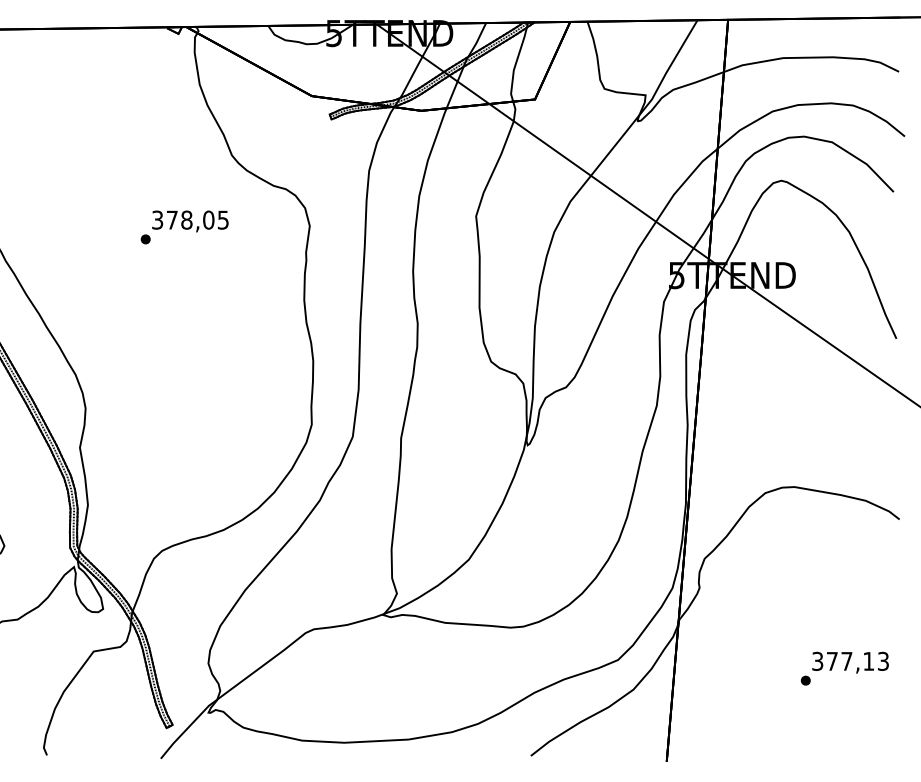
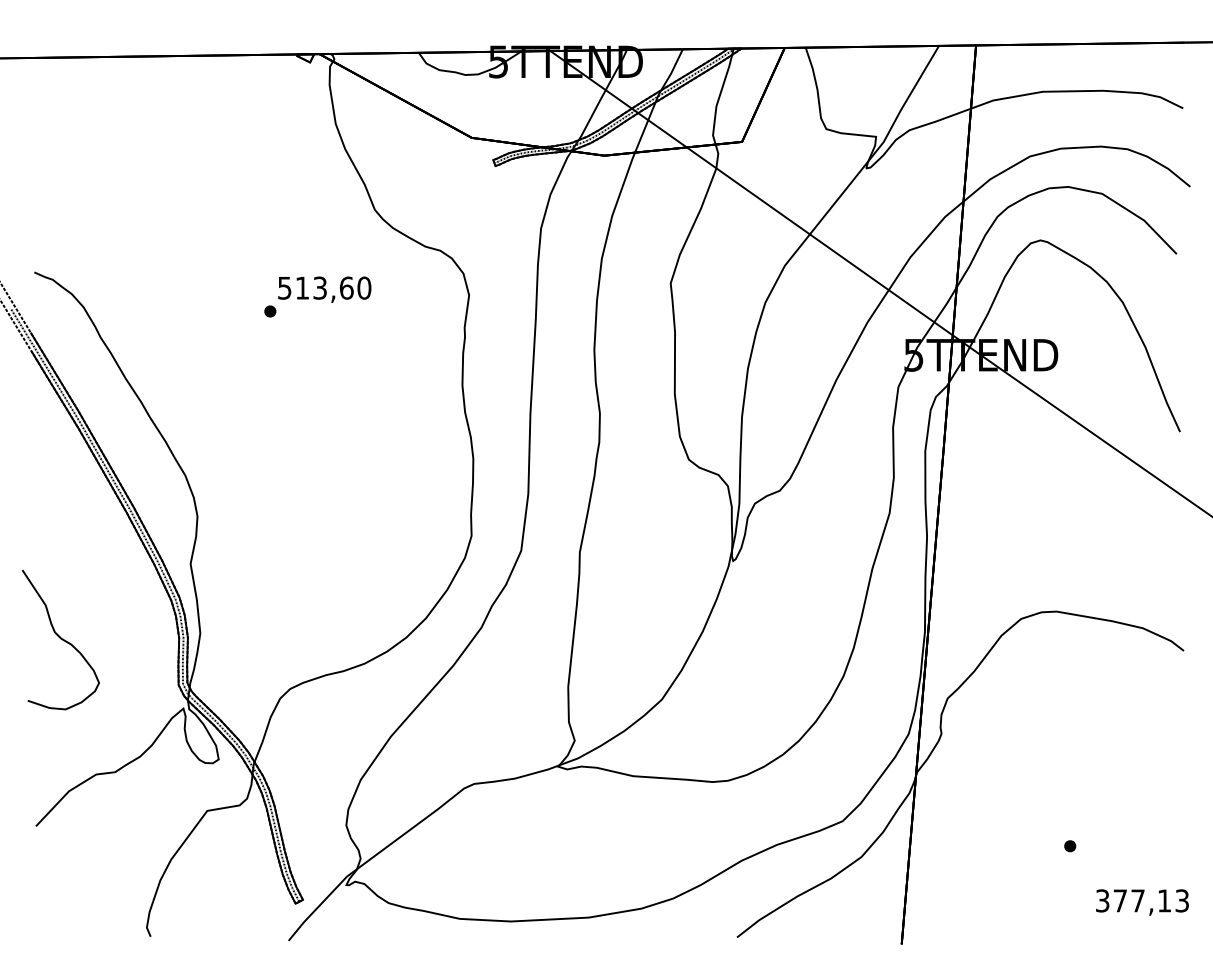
text: (190, 219) -> (324, 287), 378,05 -> 513,60
text: (850, 662) -> (1142, 902), moved

